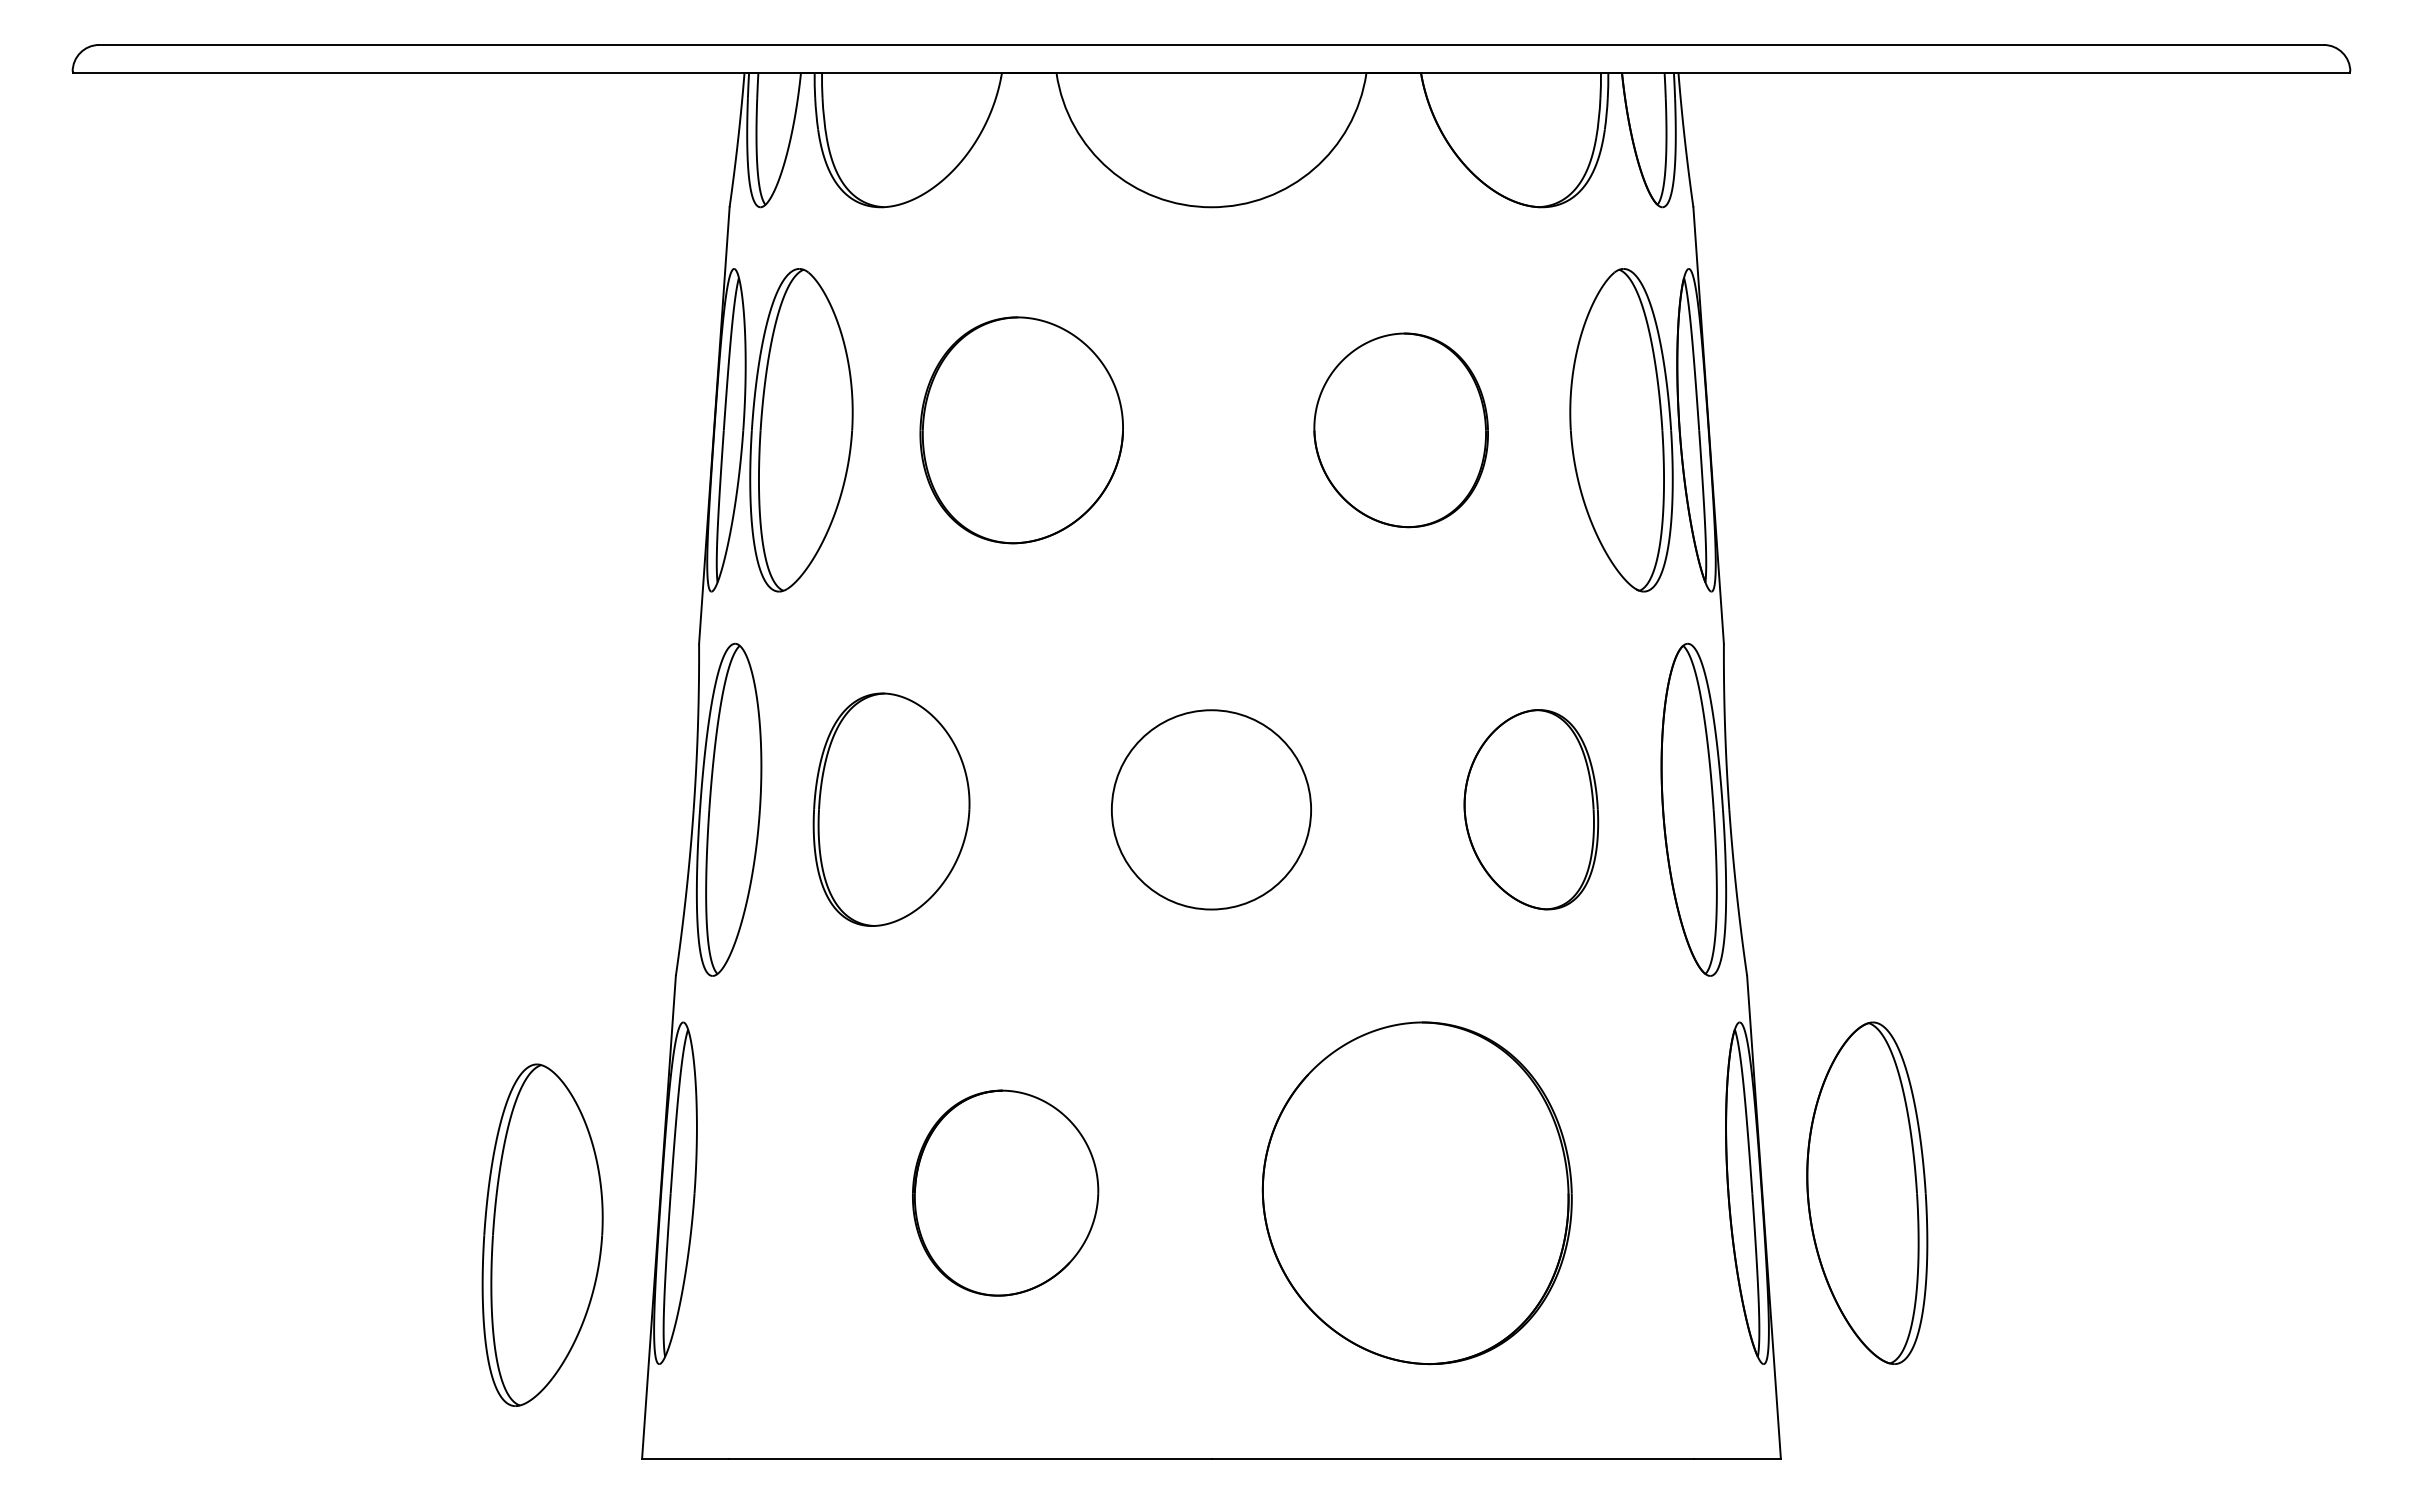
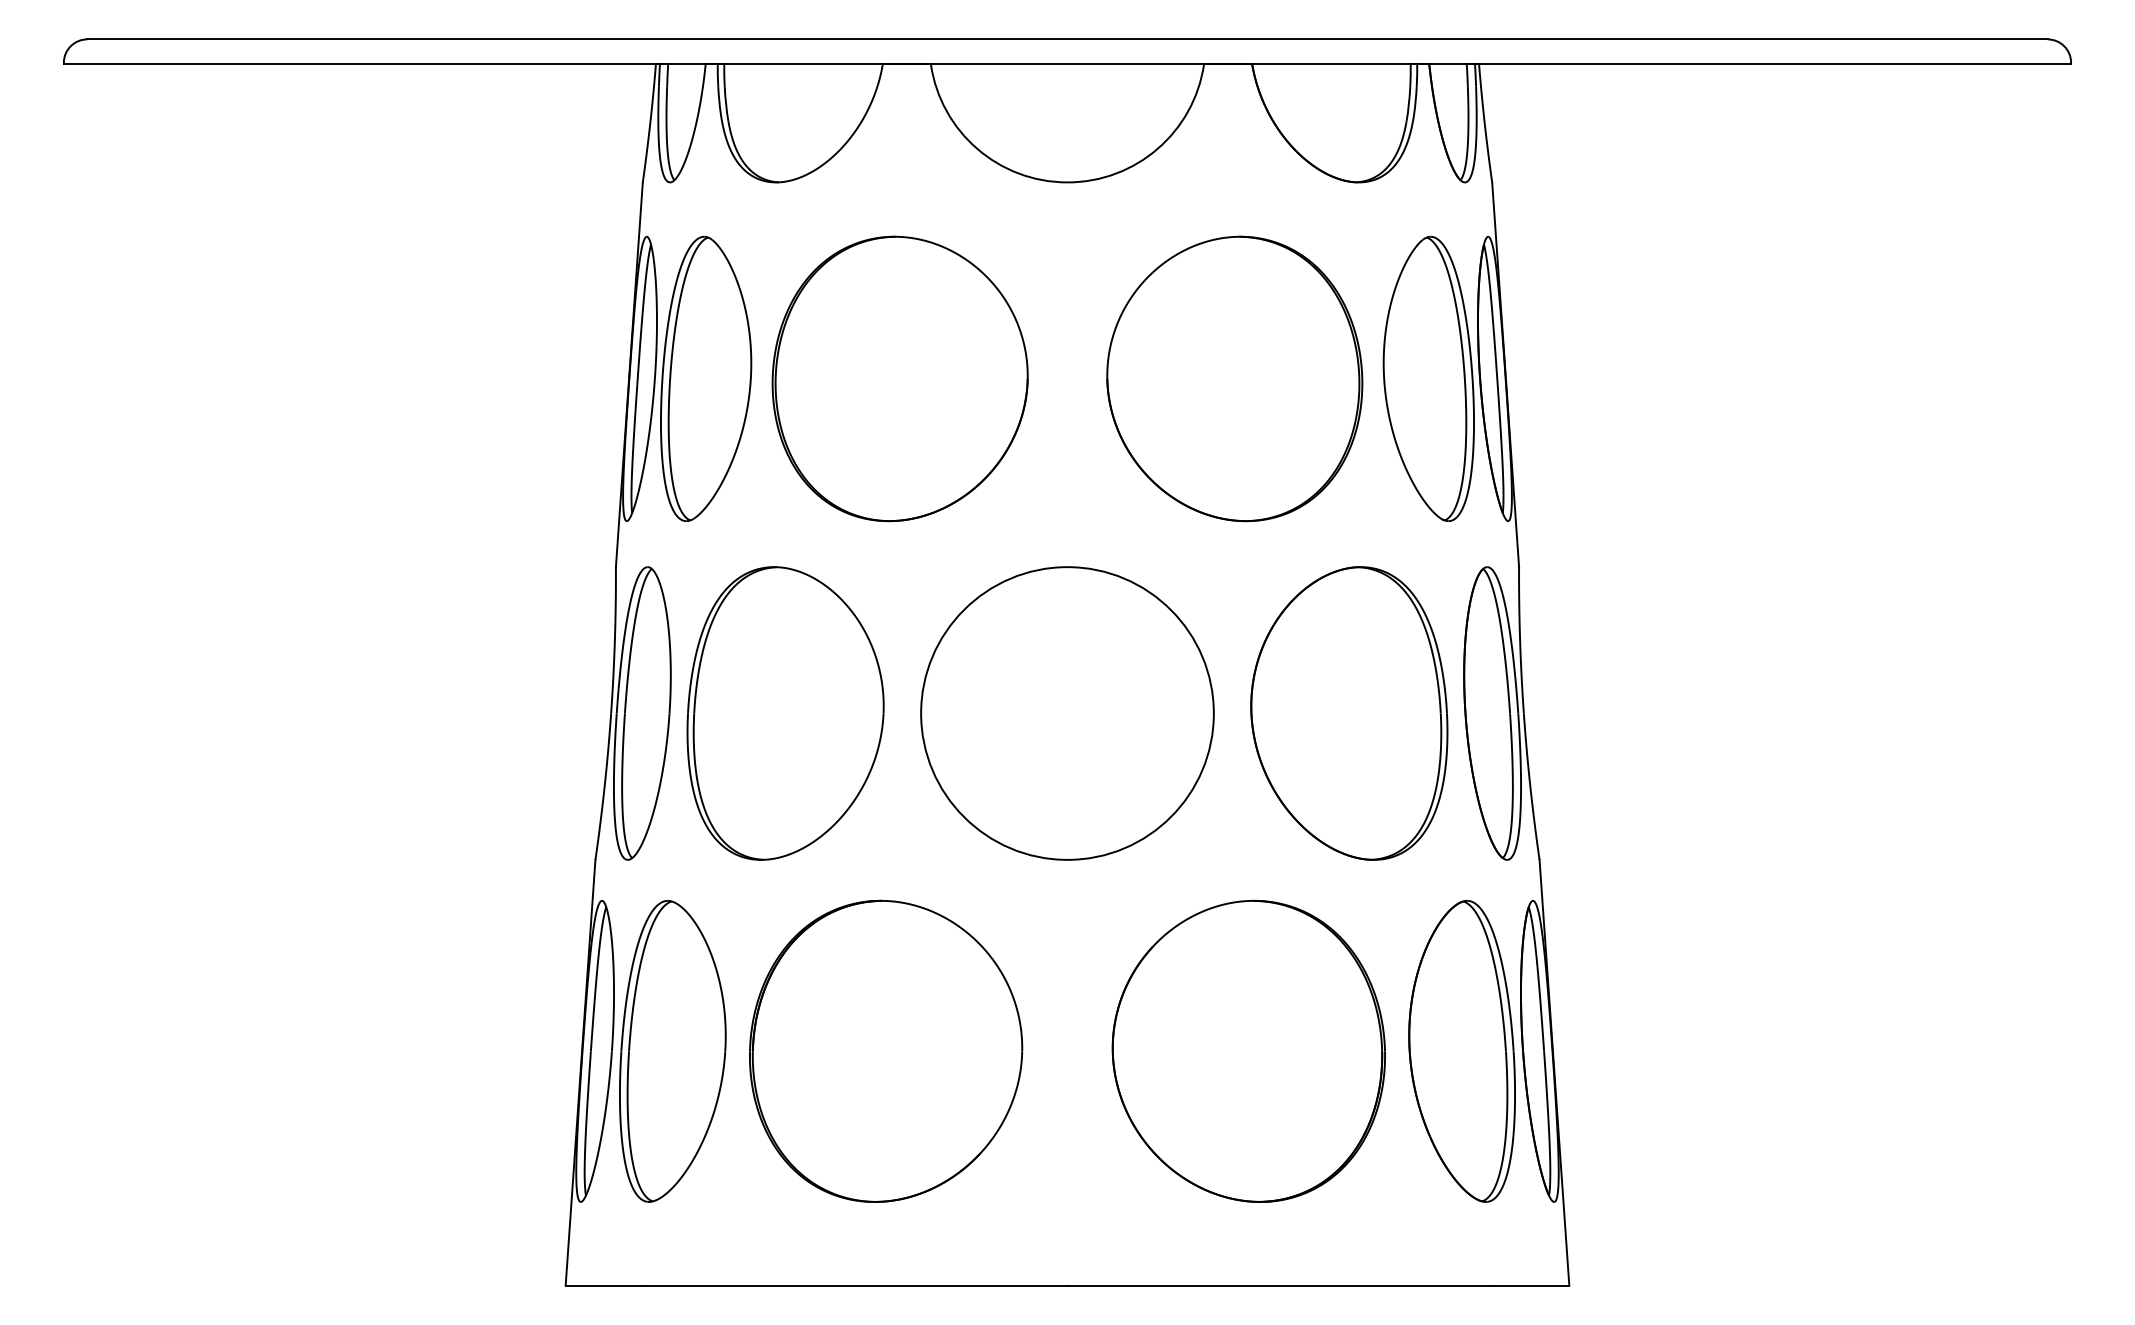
part: (1021, 430) -> (900, 379), size x1.43
part: (1400, 430) -> (1234, 379), size x1.67
part: (891, 809) -> (785, 713), size x1.43
circle: (1211, 809) -> (1067, 713), size x1.67
part: (1531, 809) -> (1349, 713), size x1.67
part: (1005, 1192) -> (885, 1050), size x1.67
part: (1867, 1192) -> (1462, 1050), moved
part: (542, 1234) -> (672, 1050), moved

